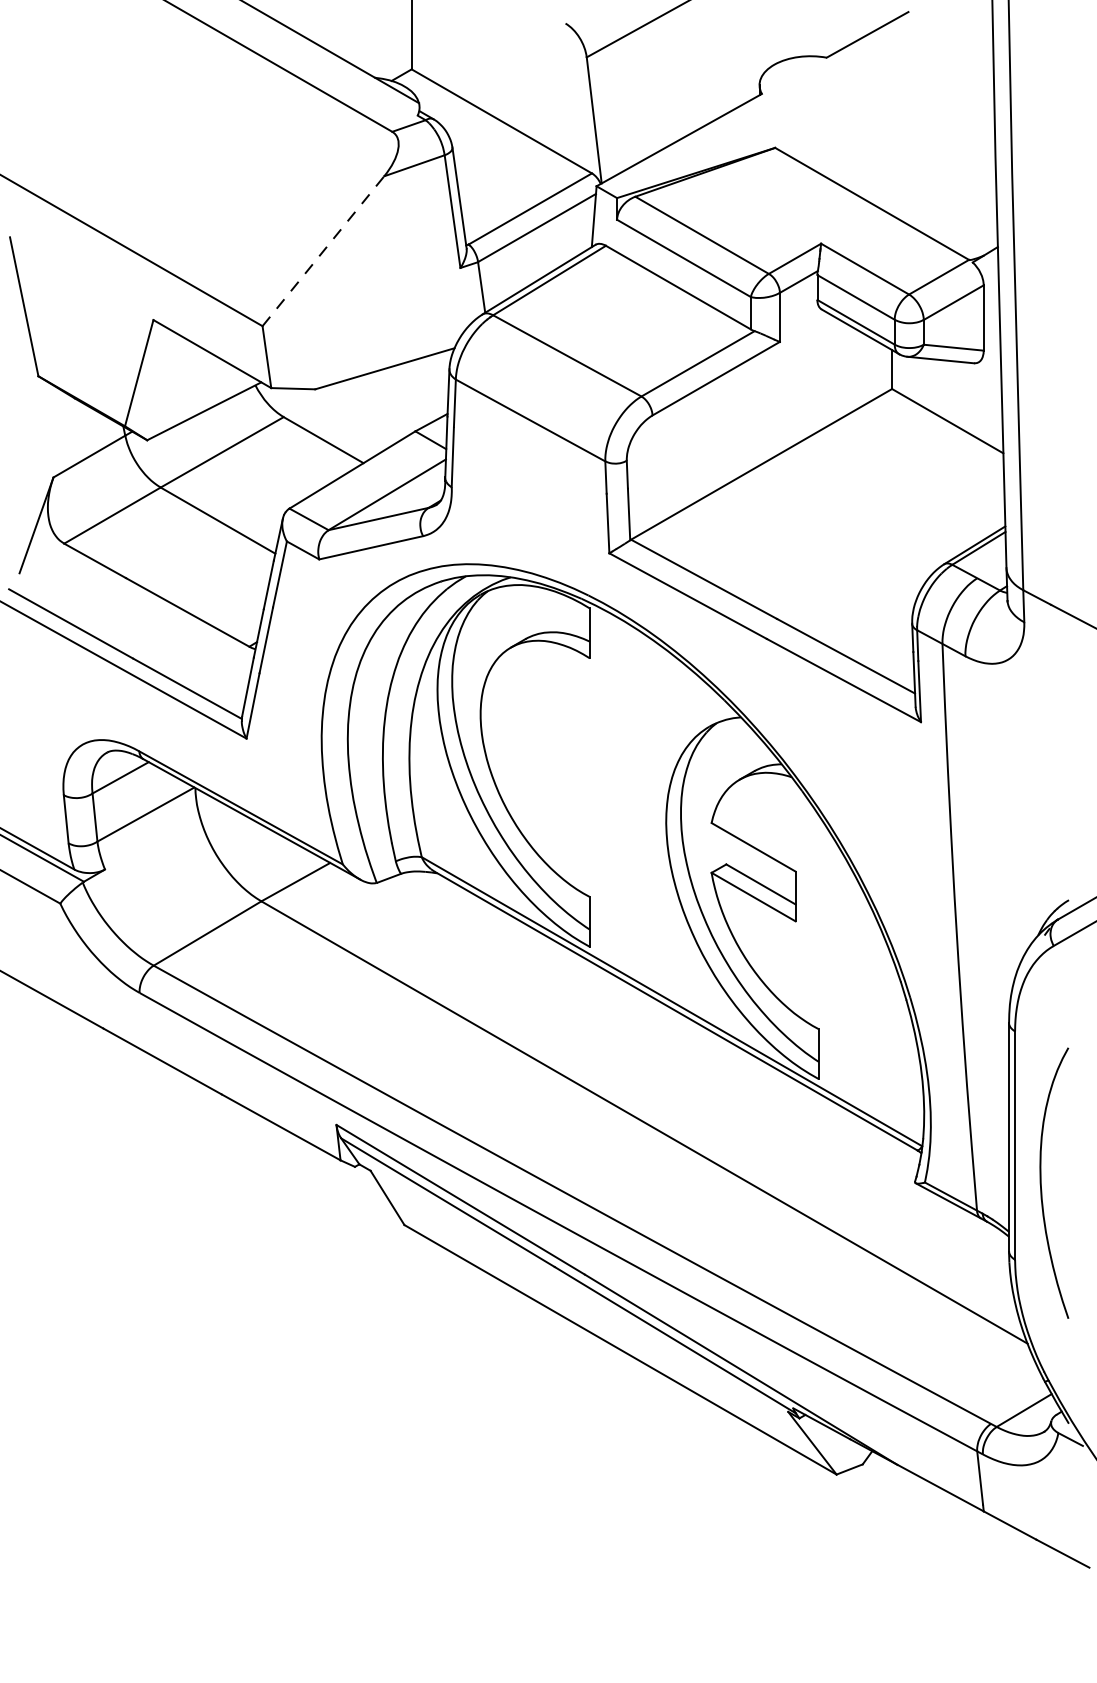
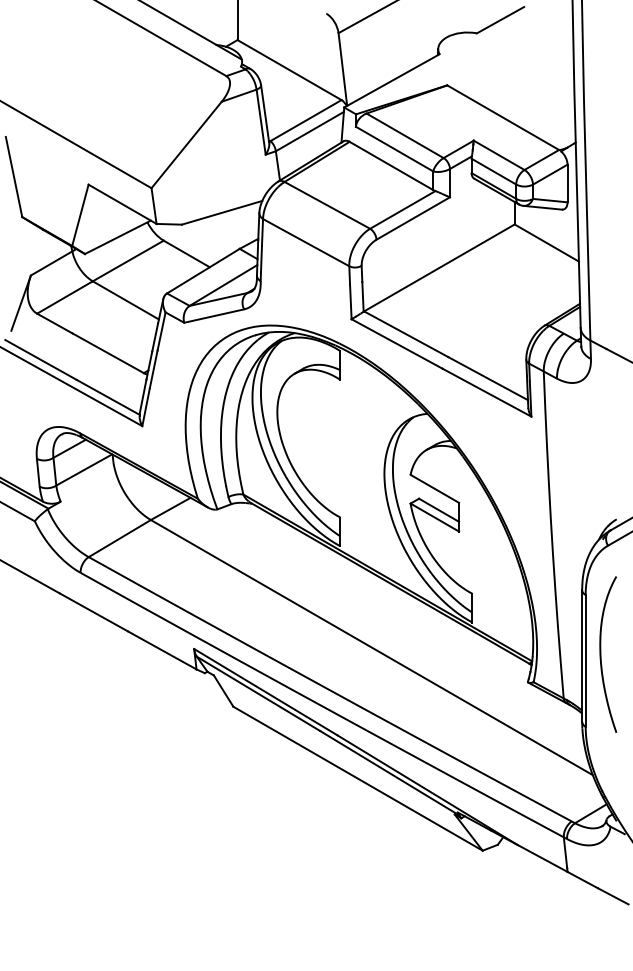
line: (323, 252) -> (186, 145), dashed -> solid
curve: (1042, 1182) -> (601, 654), moved

